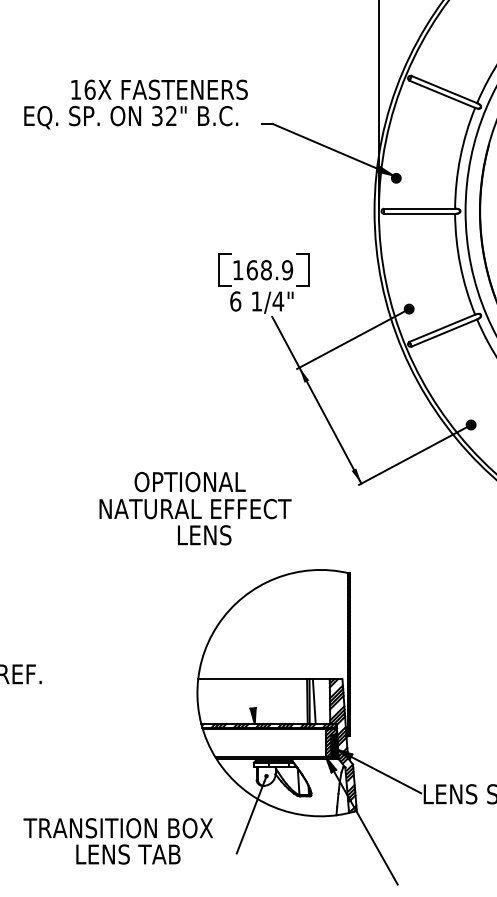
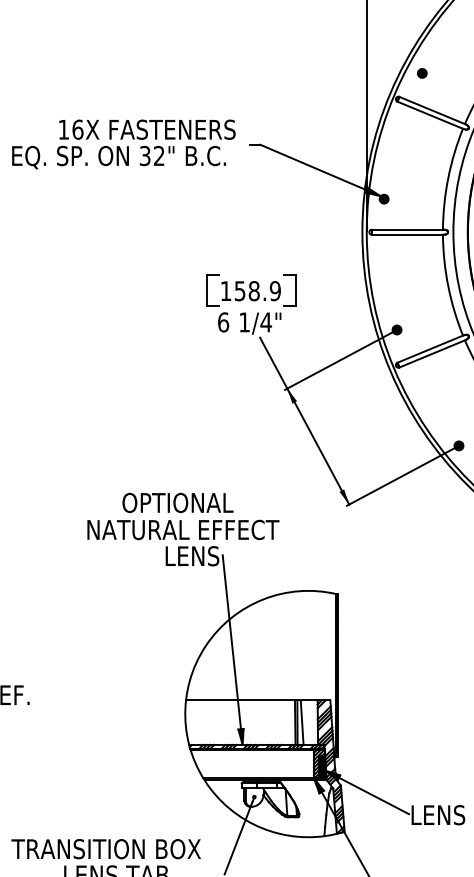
part: (434, 52) -> (422, 73), added
text: (135, 104) -> (123, 144), moved
text: (251, 270) -> (239, 291), 168.9 -> 158.9
line: (243, 621) -> (231, 642), added

